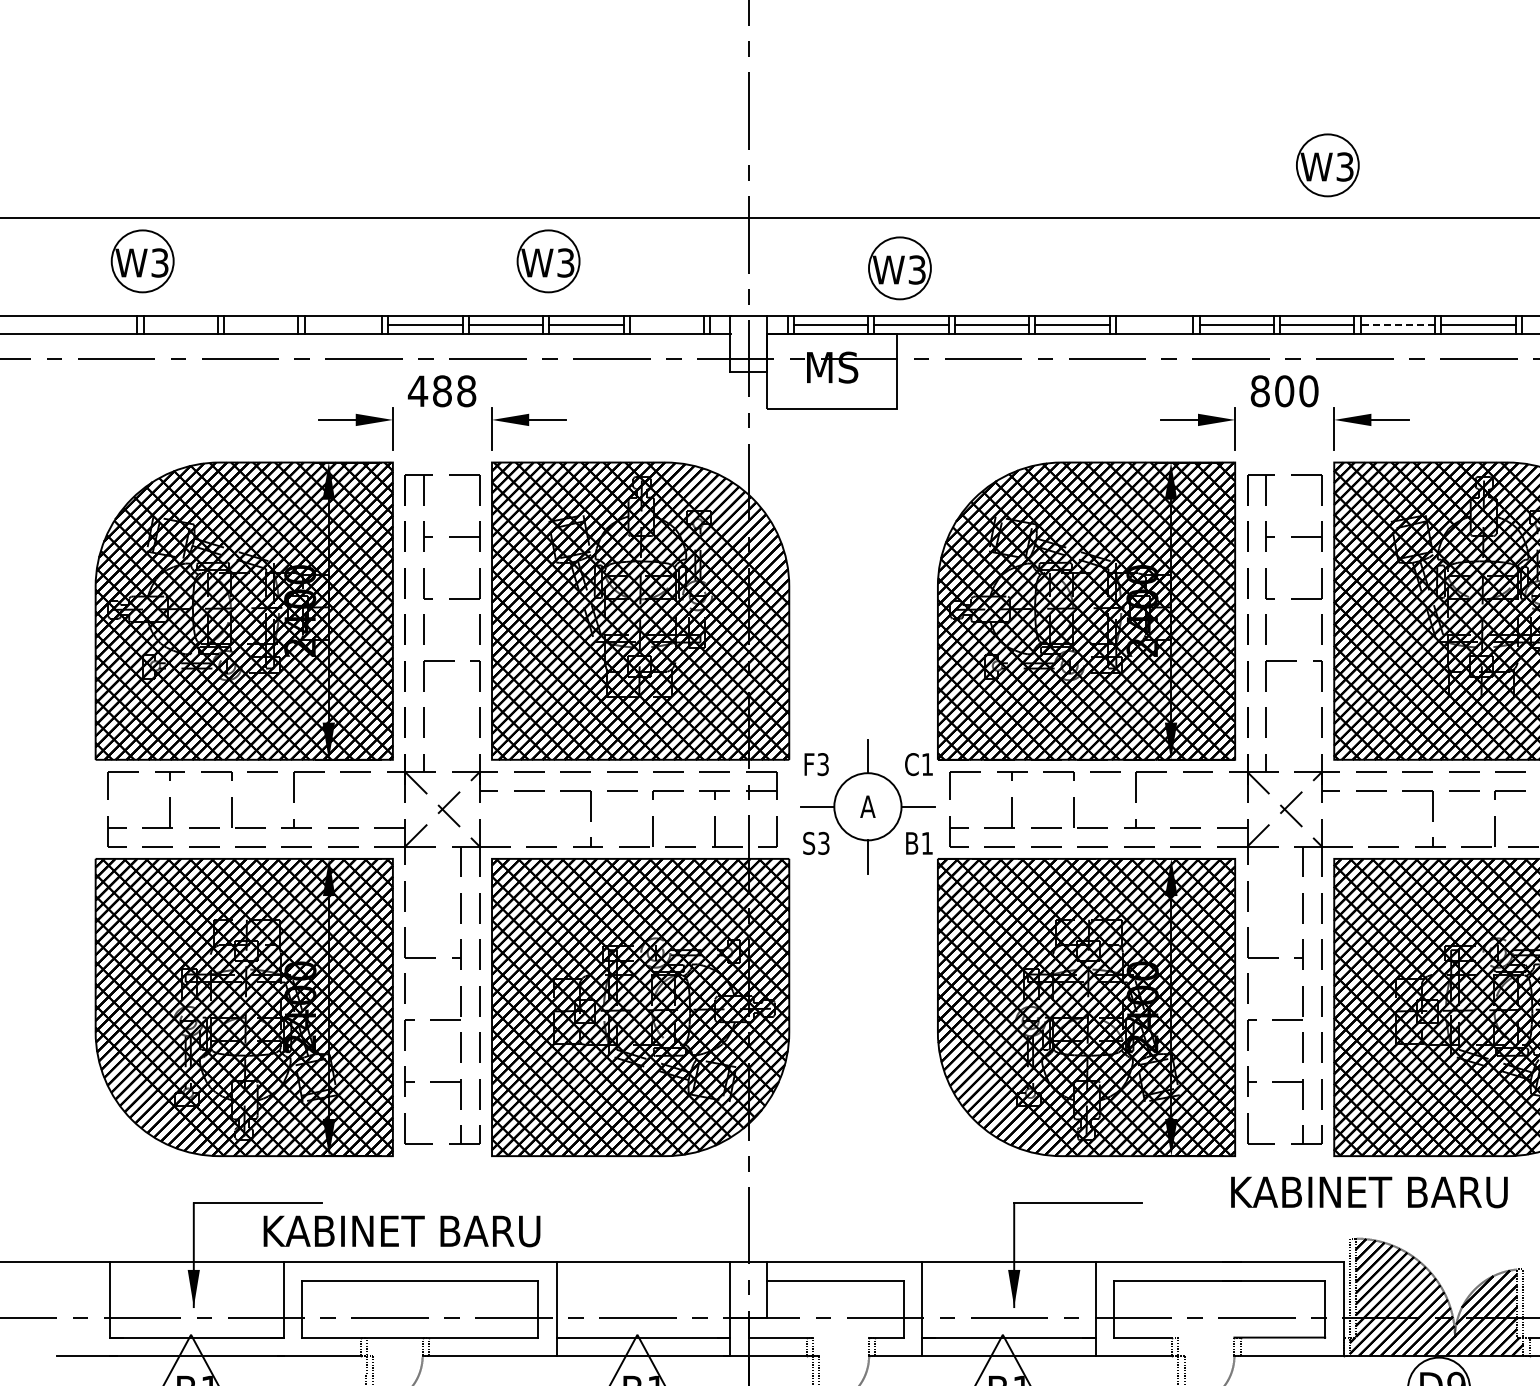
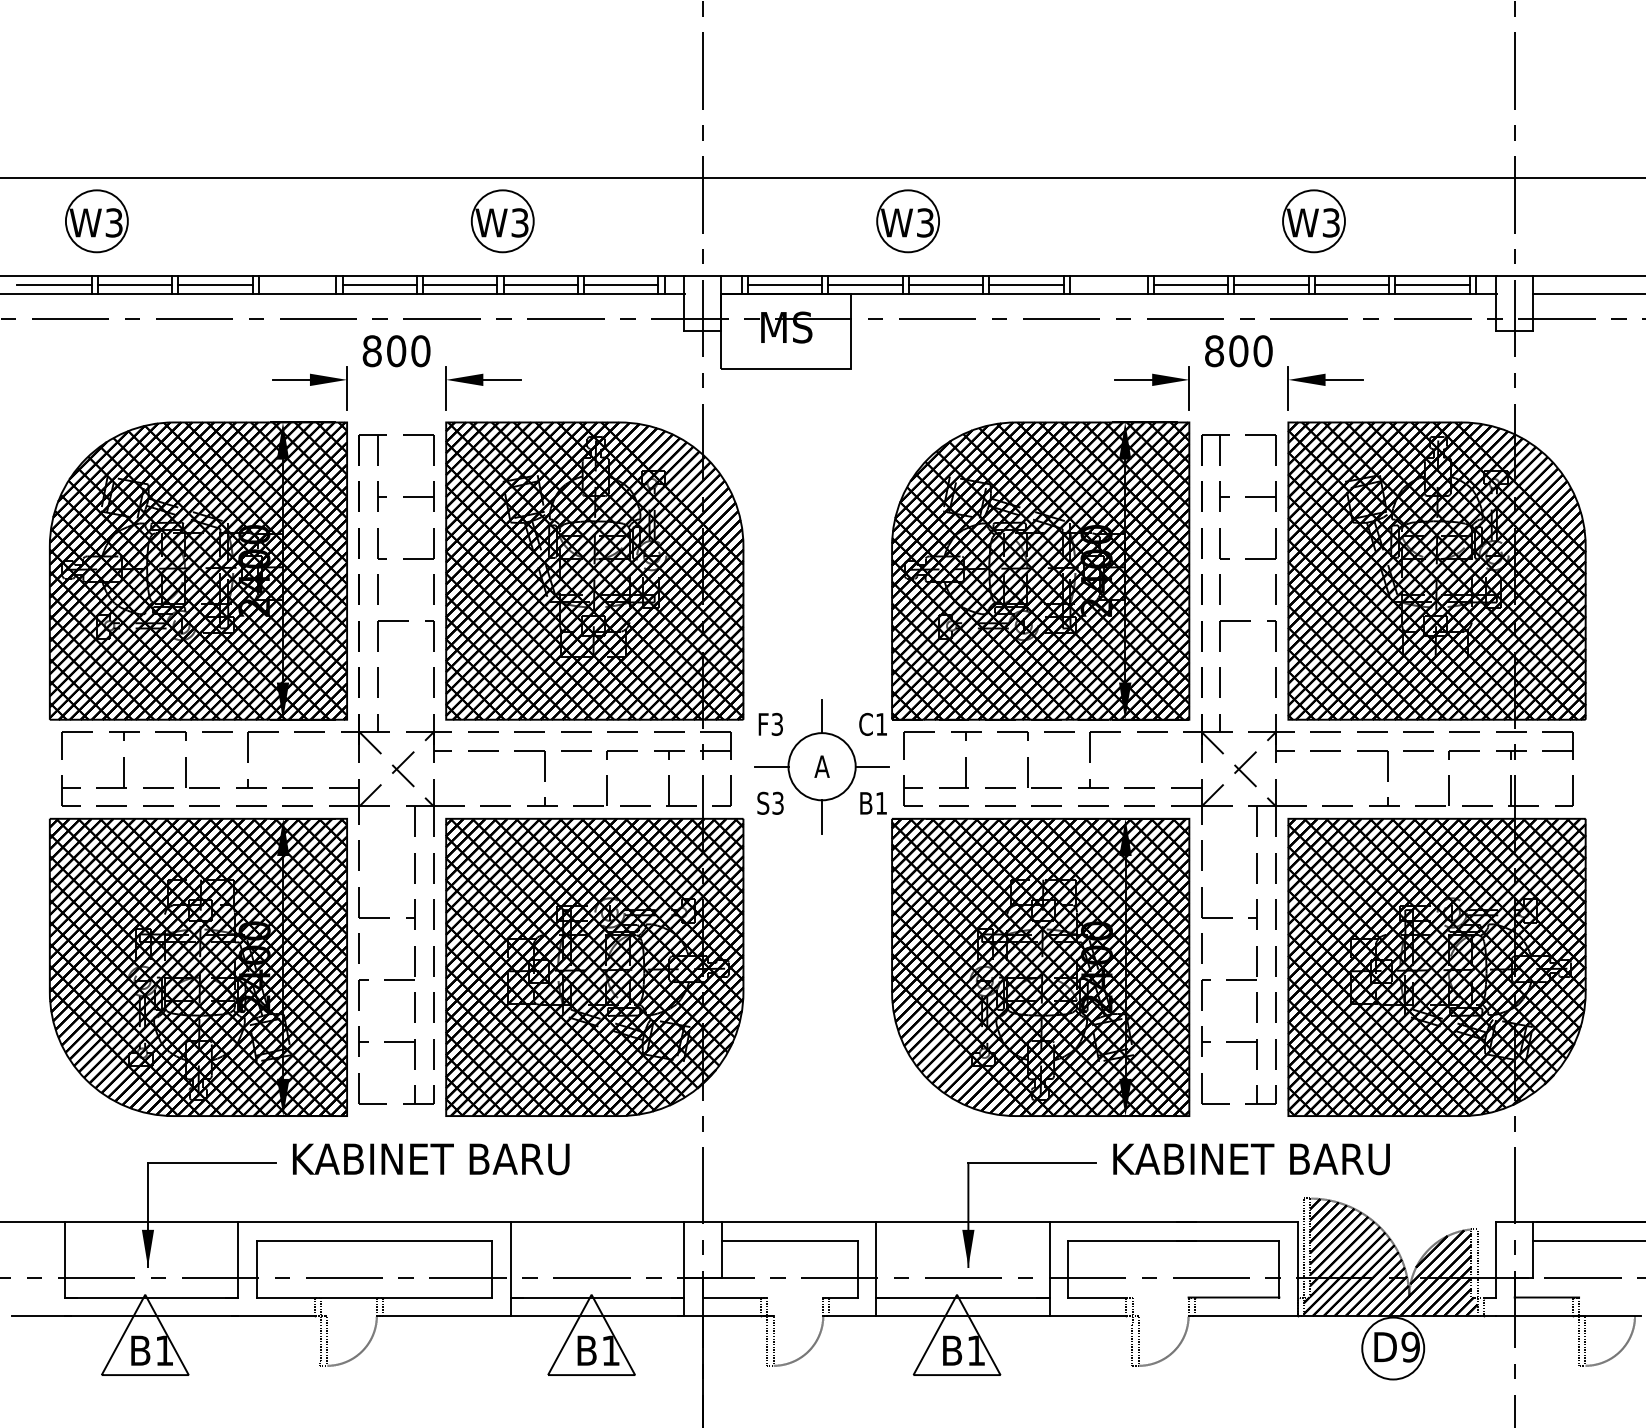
part: (1327, 165) -> (1313, 221), moved
part: (899, 268) -> (907, 221), moved
line: (100, 324) -> (54, 284), added
line: (180, 324) -> (134, 284), added
line: (261, 324) -> (215, 284), added
line: (667, 324) -> (621, 284), added
line: (1397, 324) -> (1351, 284), dashed -> solid
text: (442, 391) -> (396, 351), 488 -> 800
text: (1369, 1192) -> (1251, 1159), moved
text: (402, 1231) -> (431, 1159), moved

